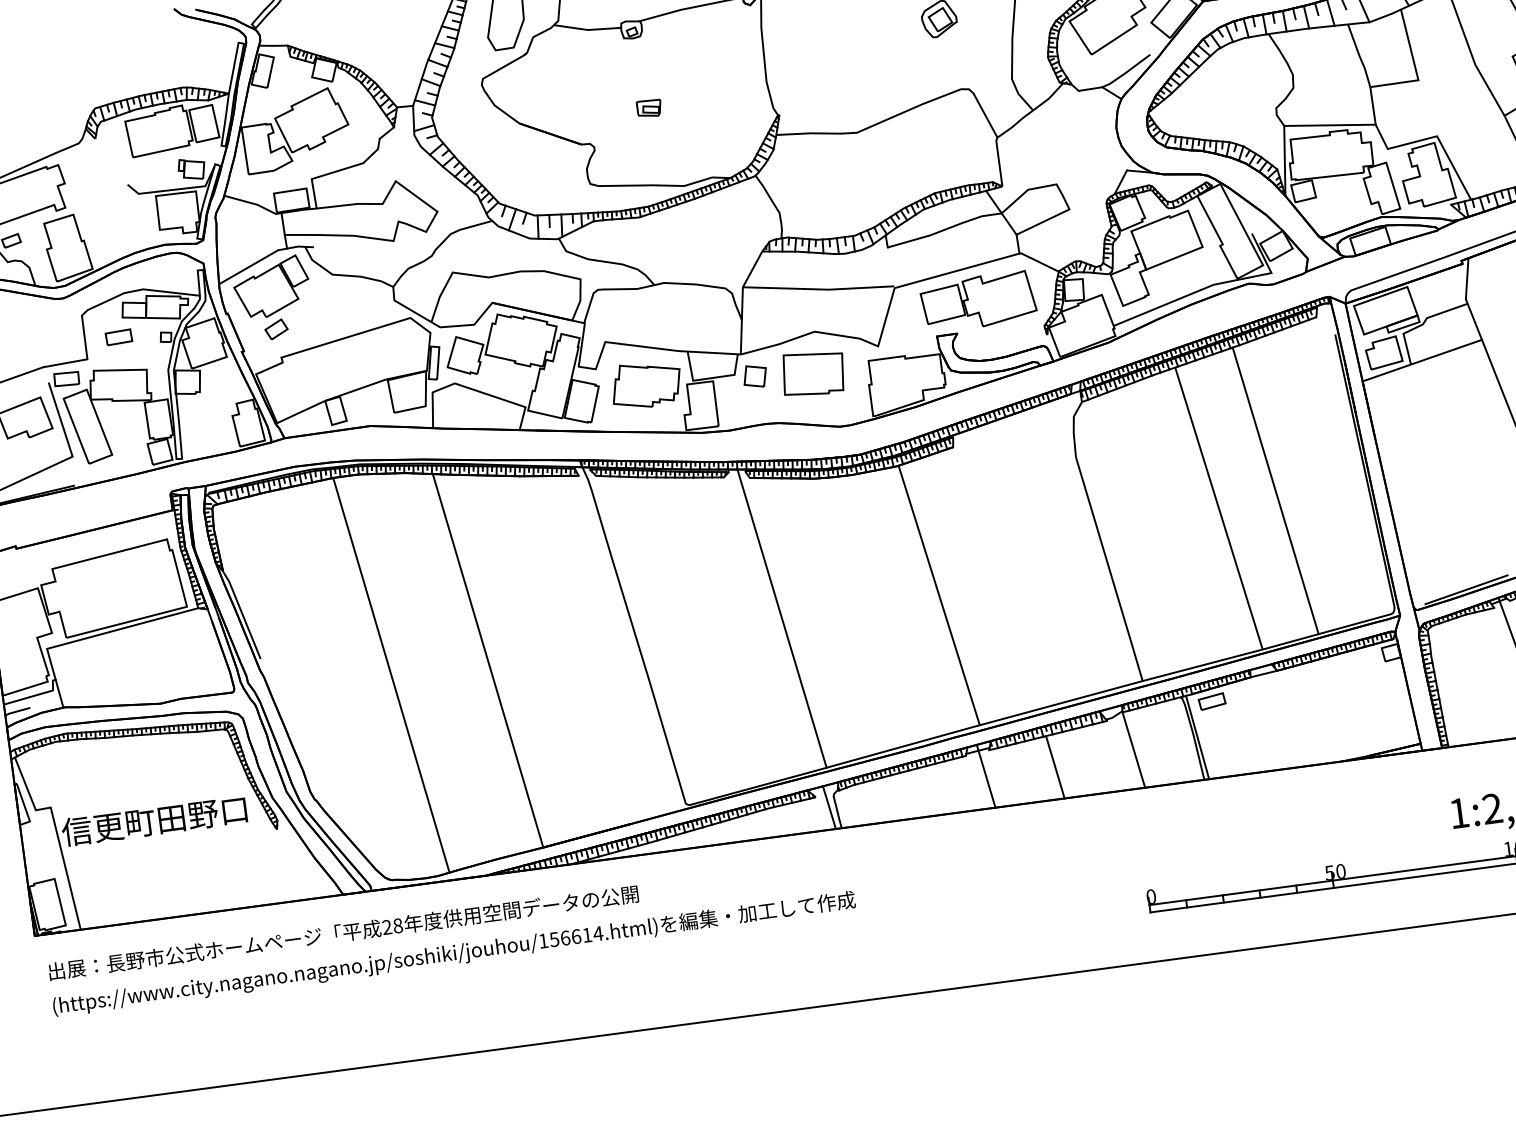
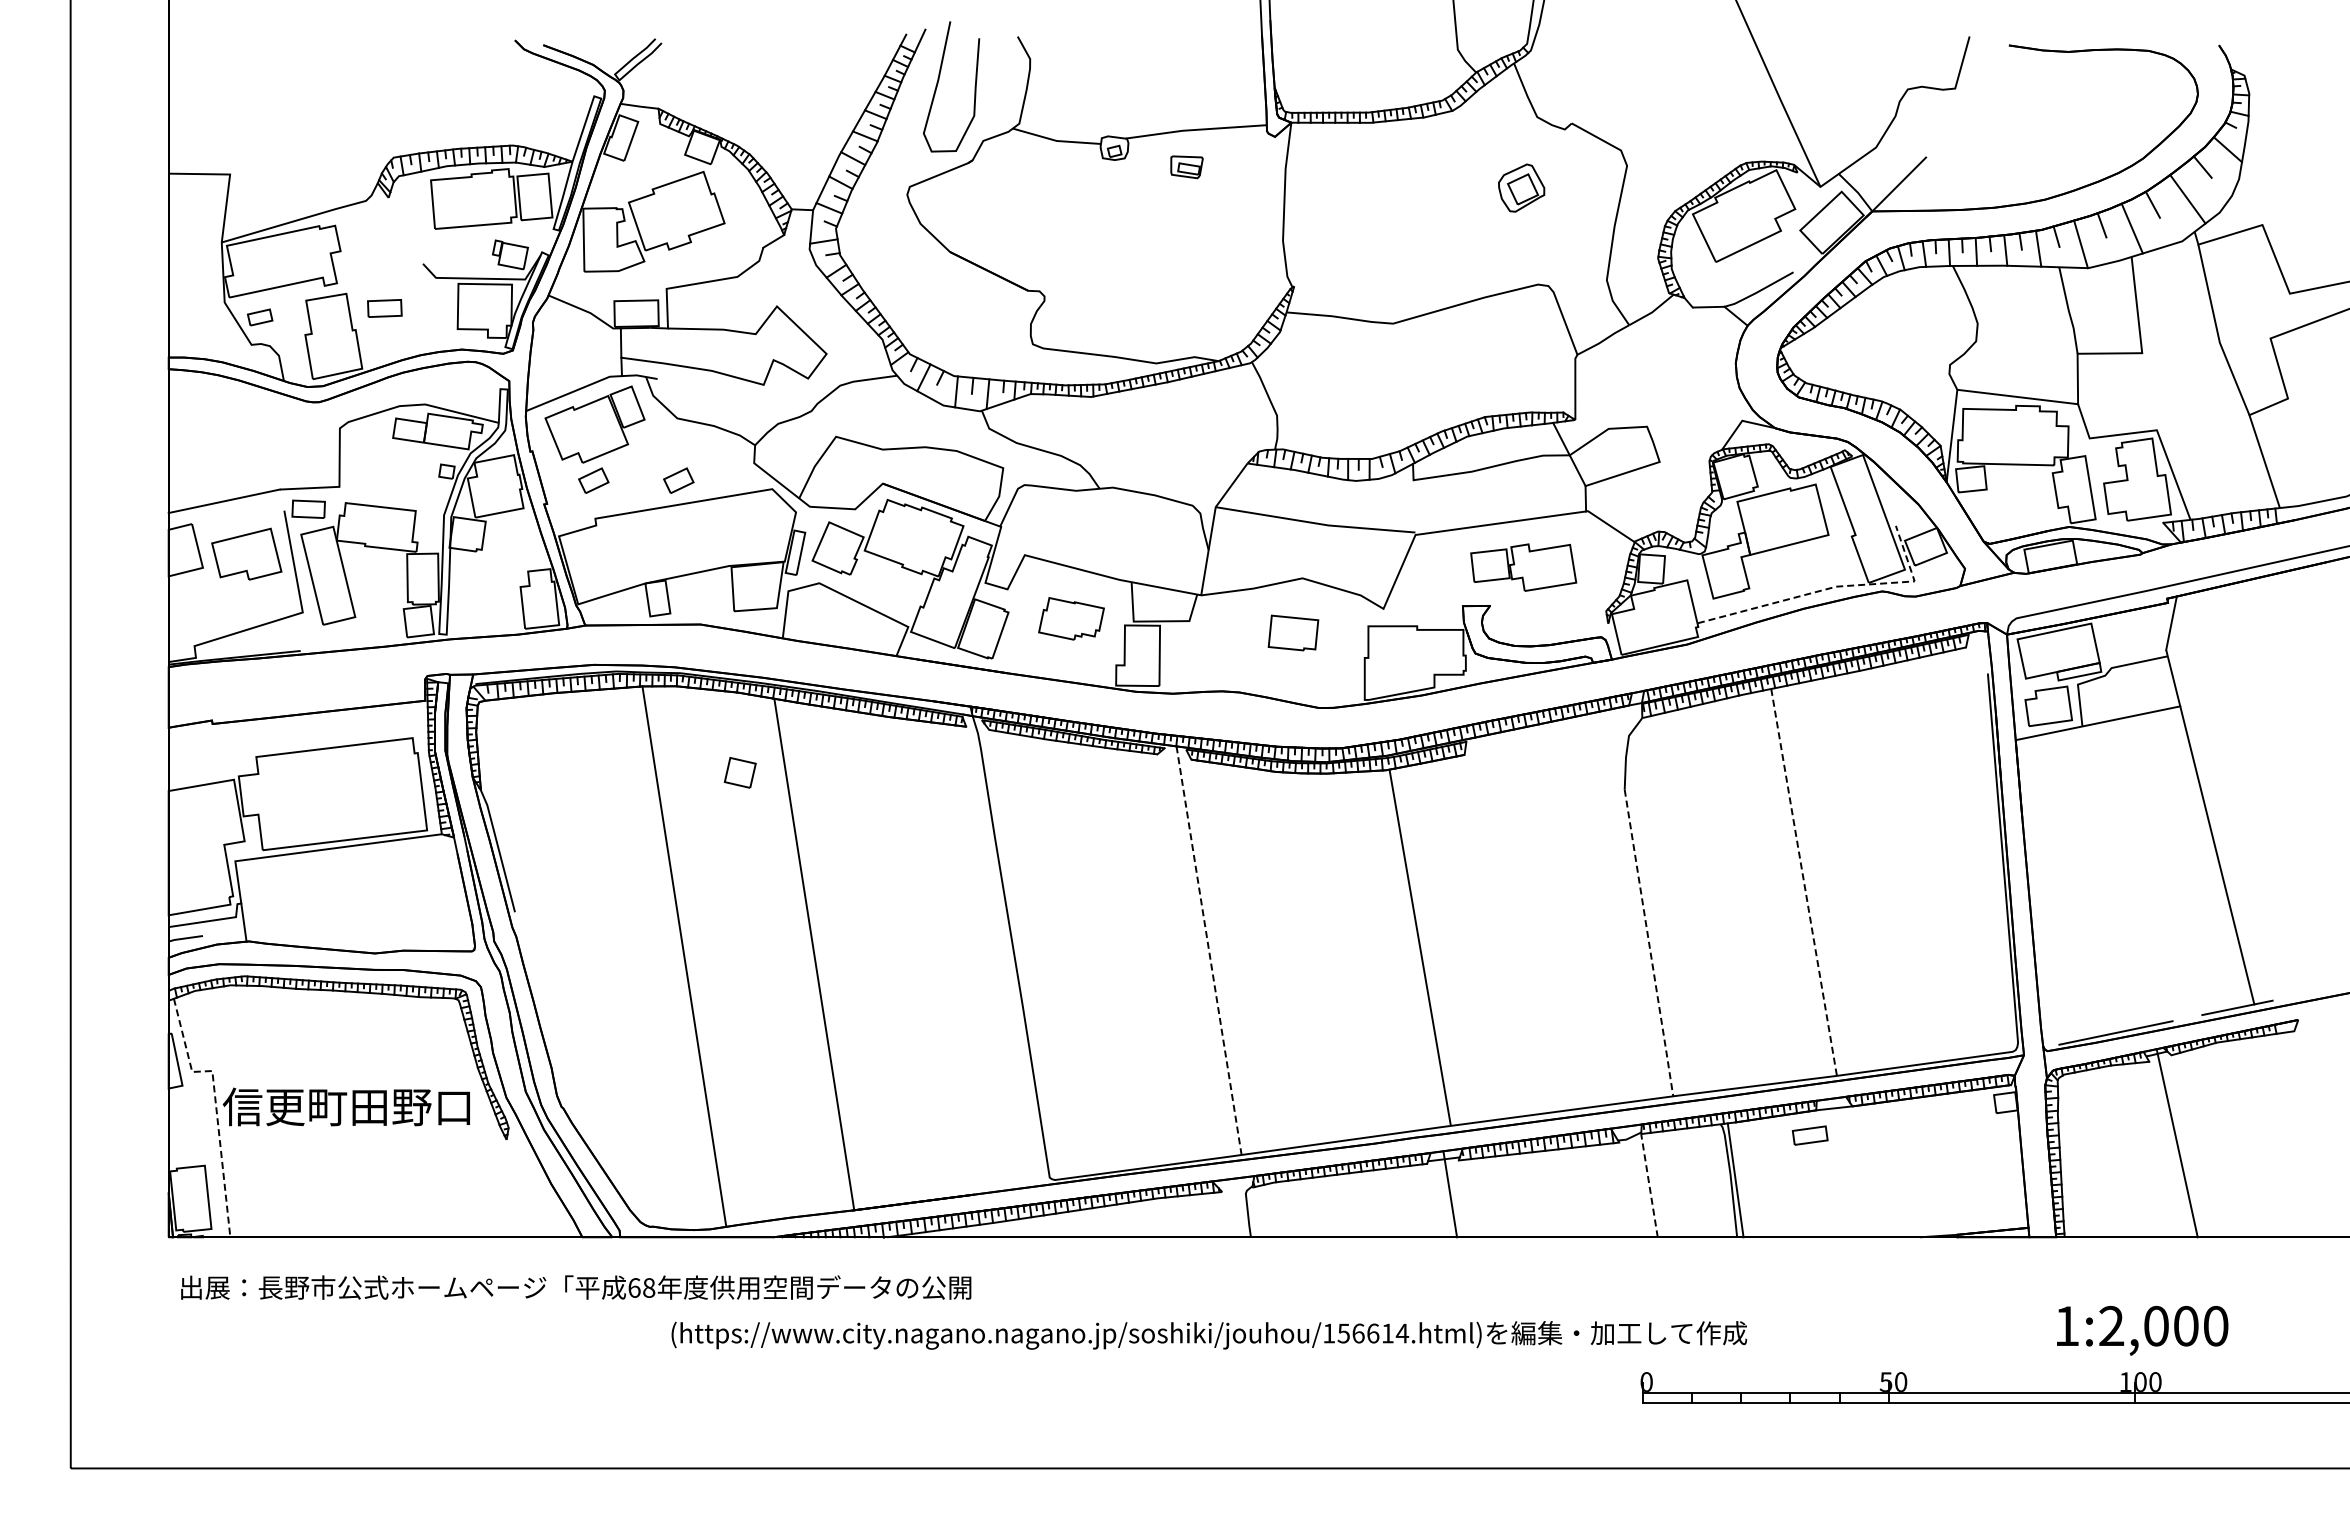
part: (649, 108) -> (1186, 167), moved
line: (1212, 285) -> (1834, 587), solid -> dashed
part: (978, 301) -> (1523, 567), size x0.7
part: (339, 320) -> (678, 480), added
part: (118, 337) -> (384, 308), moved
part: (813, 372) -> (1293, 632), size x0.6
part: (754, 376) -> (739, 772), moved
part: (646, 384) -> (1071, 618), size x0.7
line: (1275, 490) -> (1881, 868), removed
line: (1219, 509) -> (1804, 883), solid -> dashed
line: (1109, 570) -> (1649, 944), solid -> dashed
line: (782, 618) -> (1209, 950), solid -> dashed
part: (1211, 701) -> (1809, 1135), moved
line: (1133, 749) -> (1649, 1185), solid -> dashed
line: (1054, 767) -> (1542, 1194), removed
line: (829, 807) -> (1238, 1207), removed
line: (57, 832) -> (216, 1105), solid -> dashed
text: (387, 926) -> (634, 1287), 28 -> 68
text: (454, 954) -> (1209, 1335), moved

